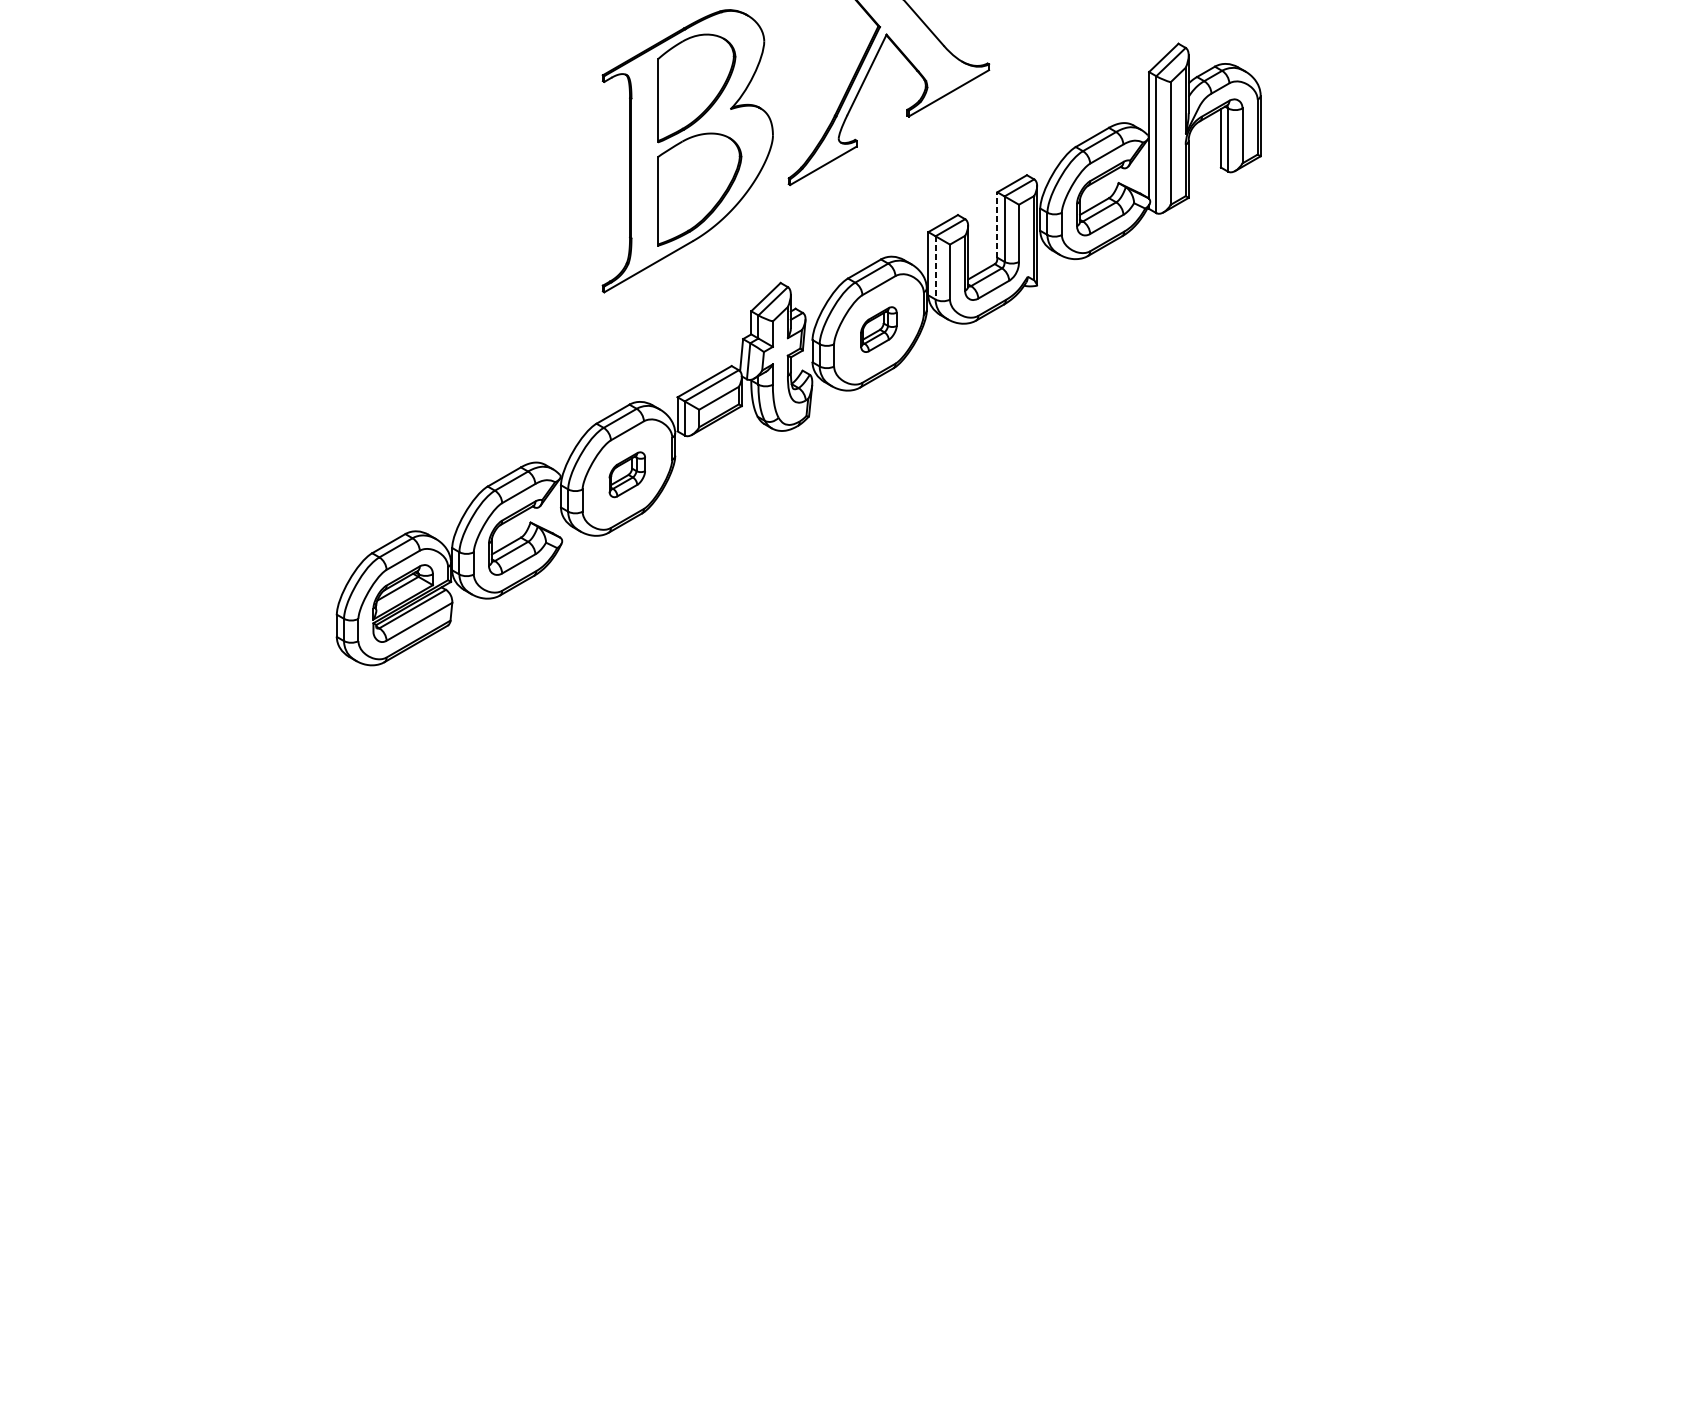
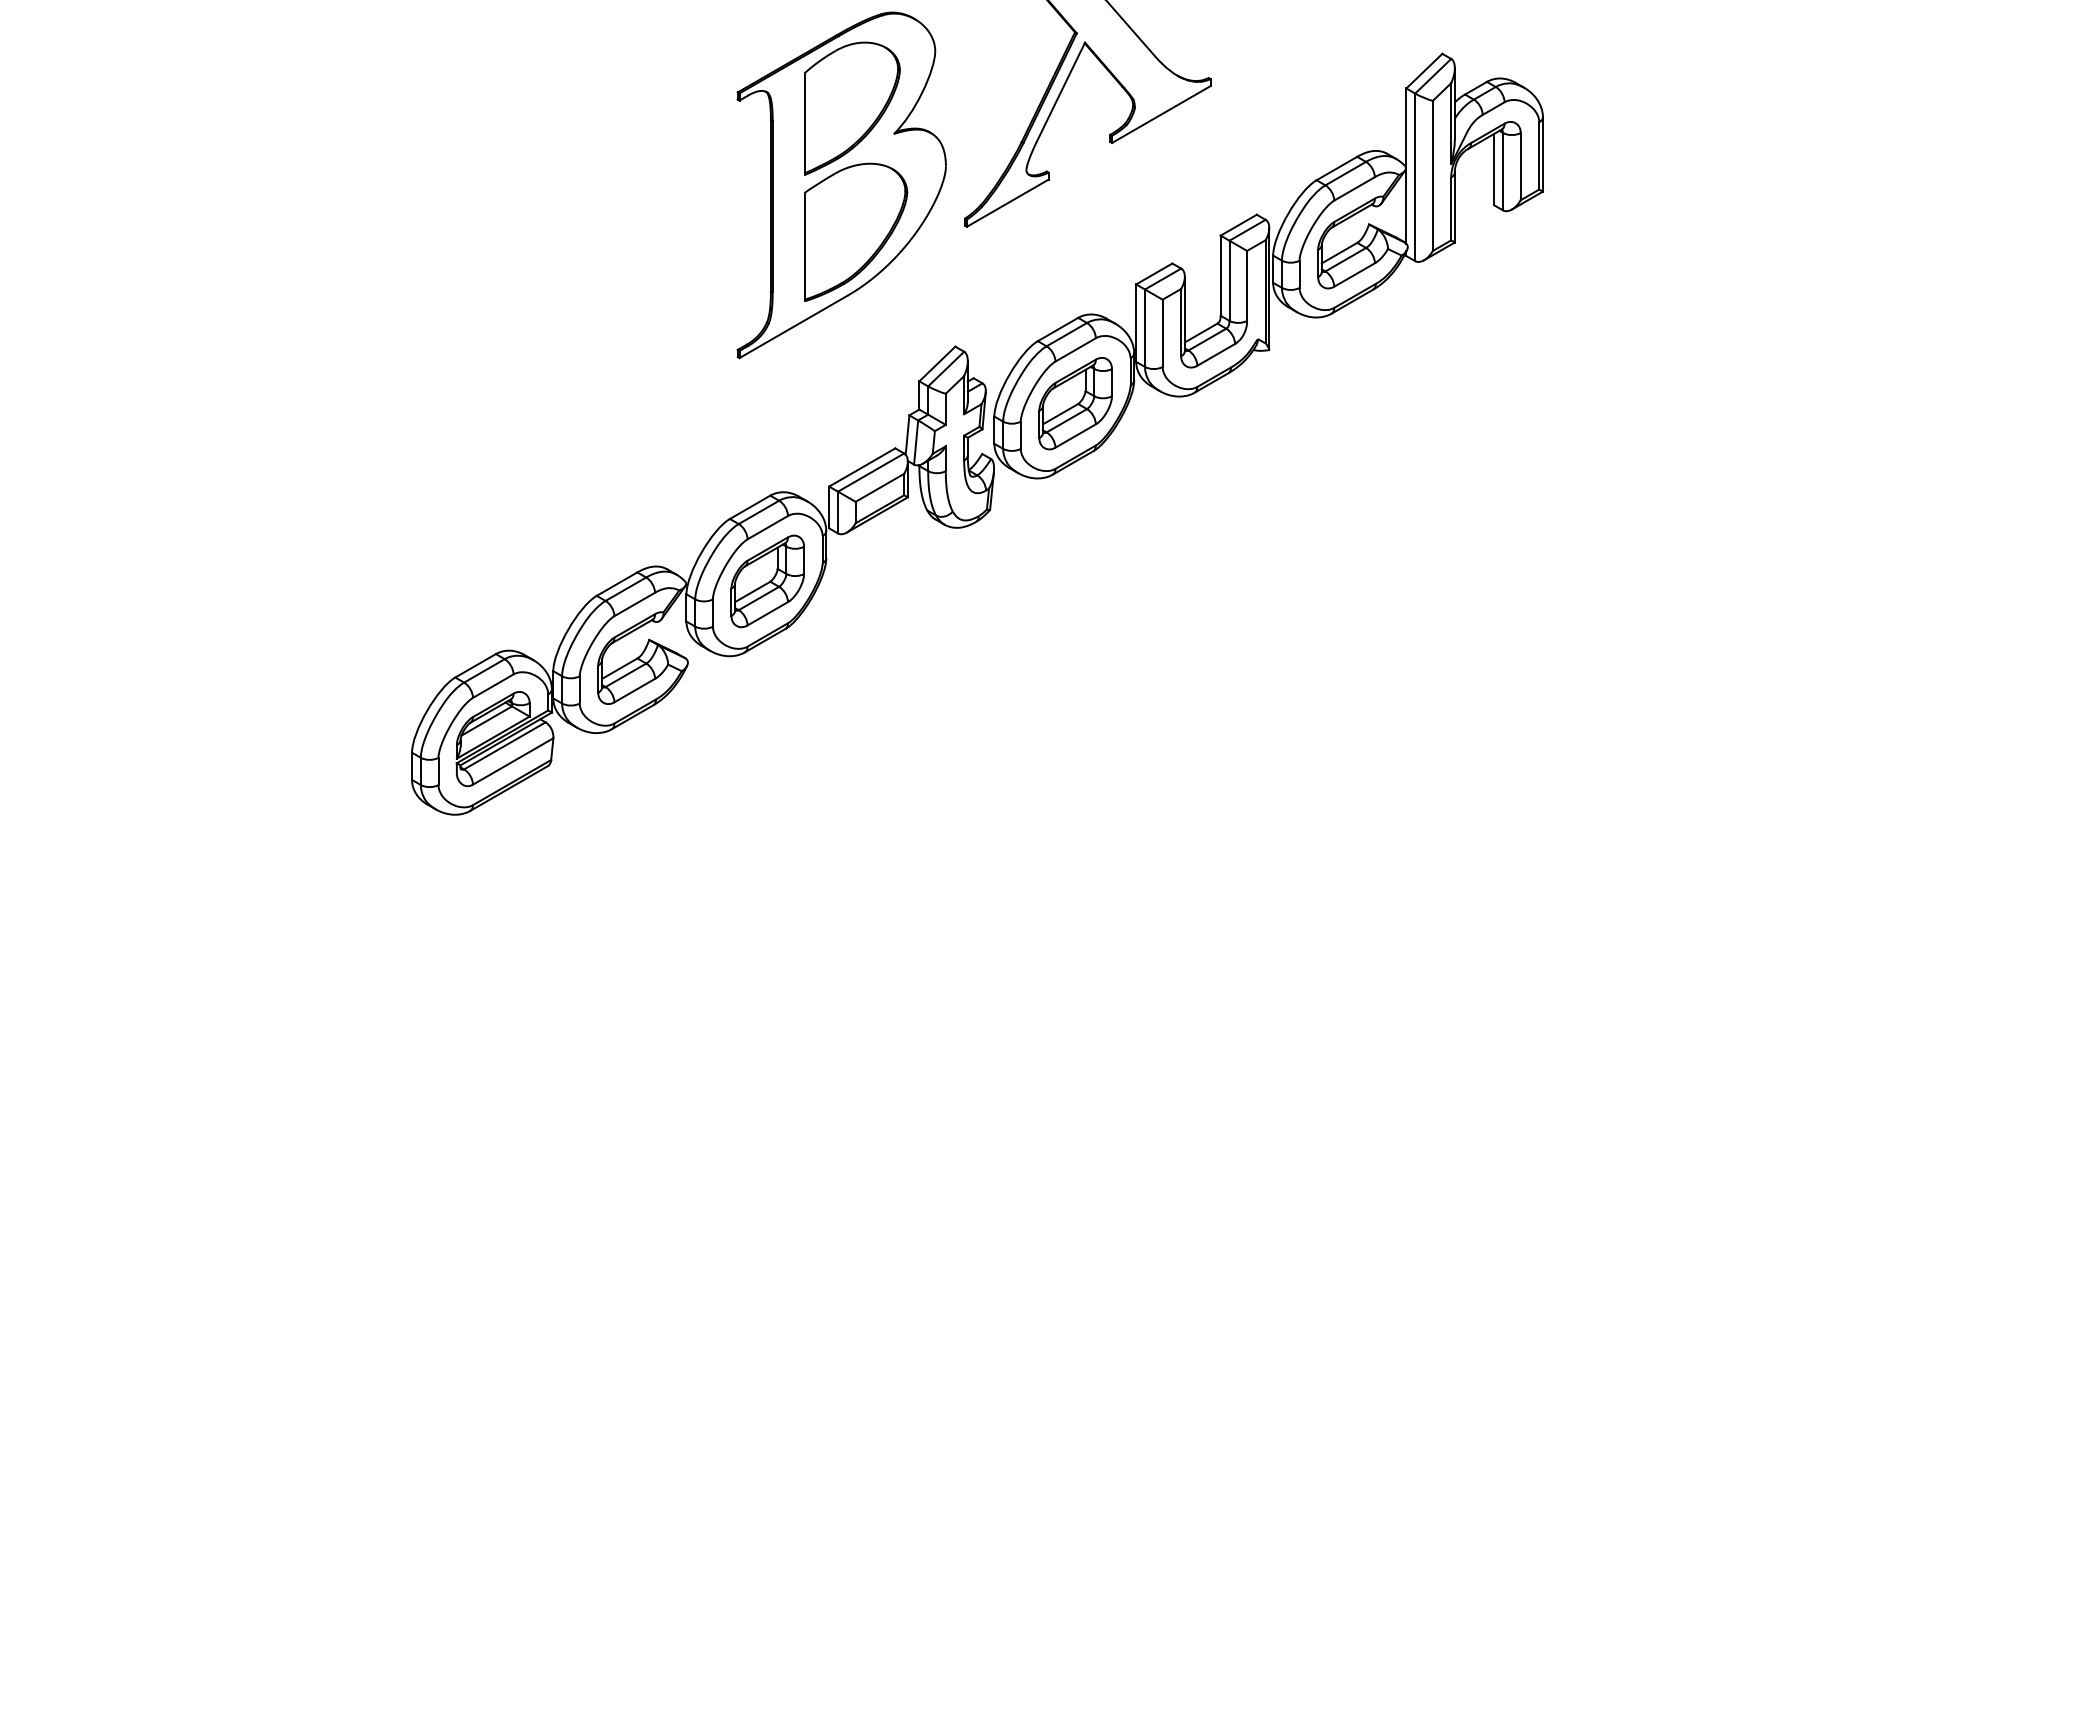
line: (997, 224) -> (1220, 275), dashed -> solid
line: (935, 268) -> (1145, 328), dashed -> solid
part: (878, 329) -> (1075, 403), size x1.67
part: (627, 474) -> (767, 581), size x1.67

